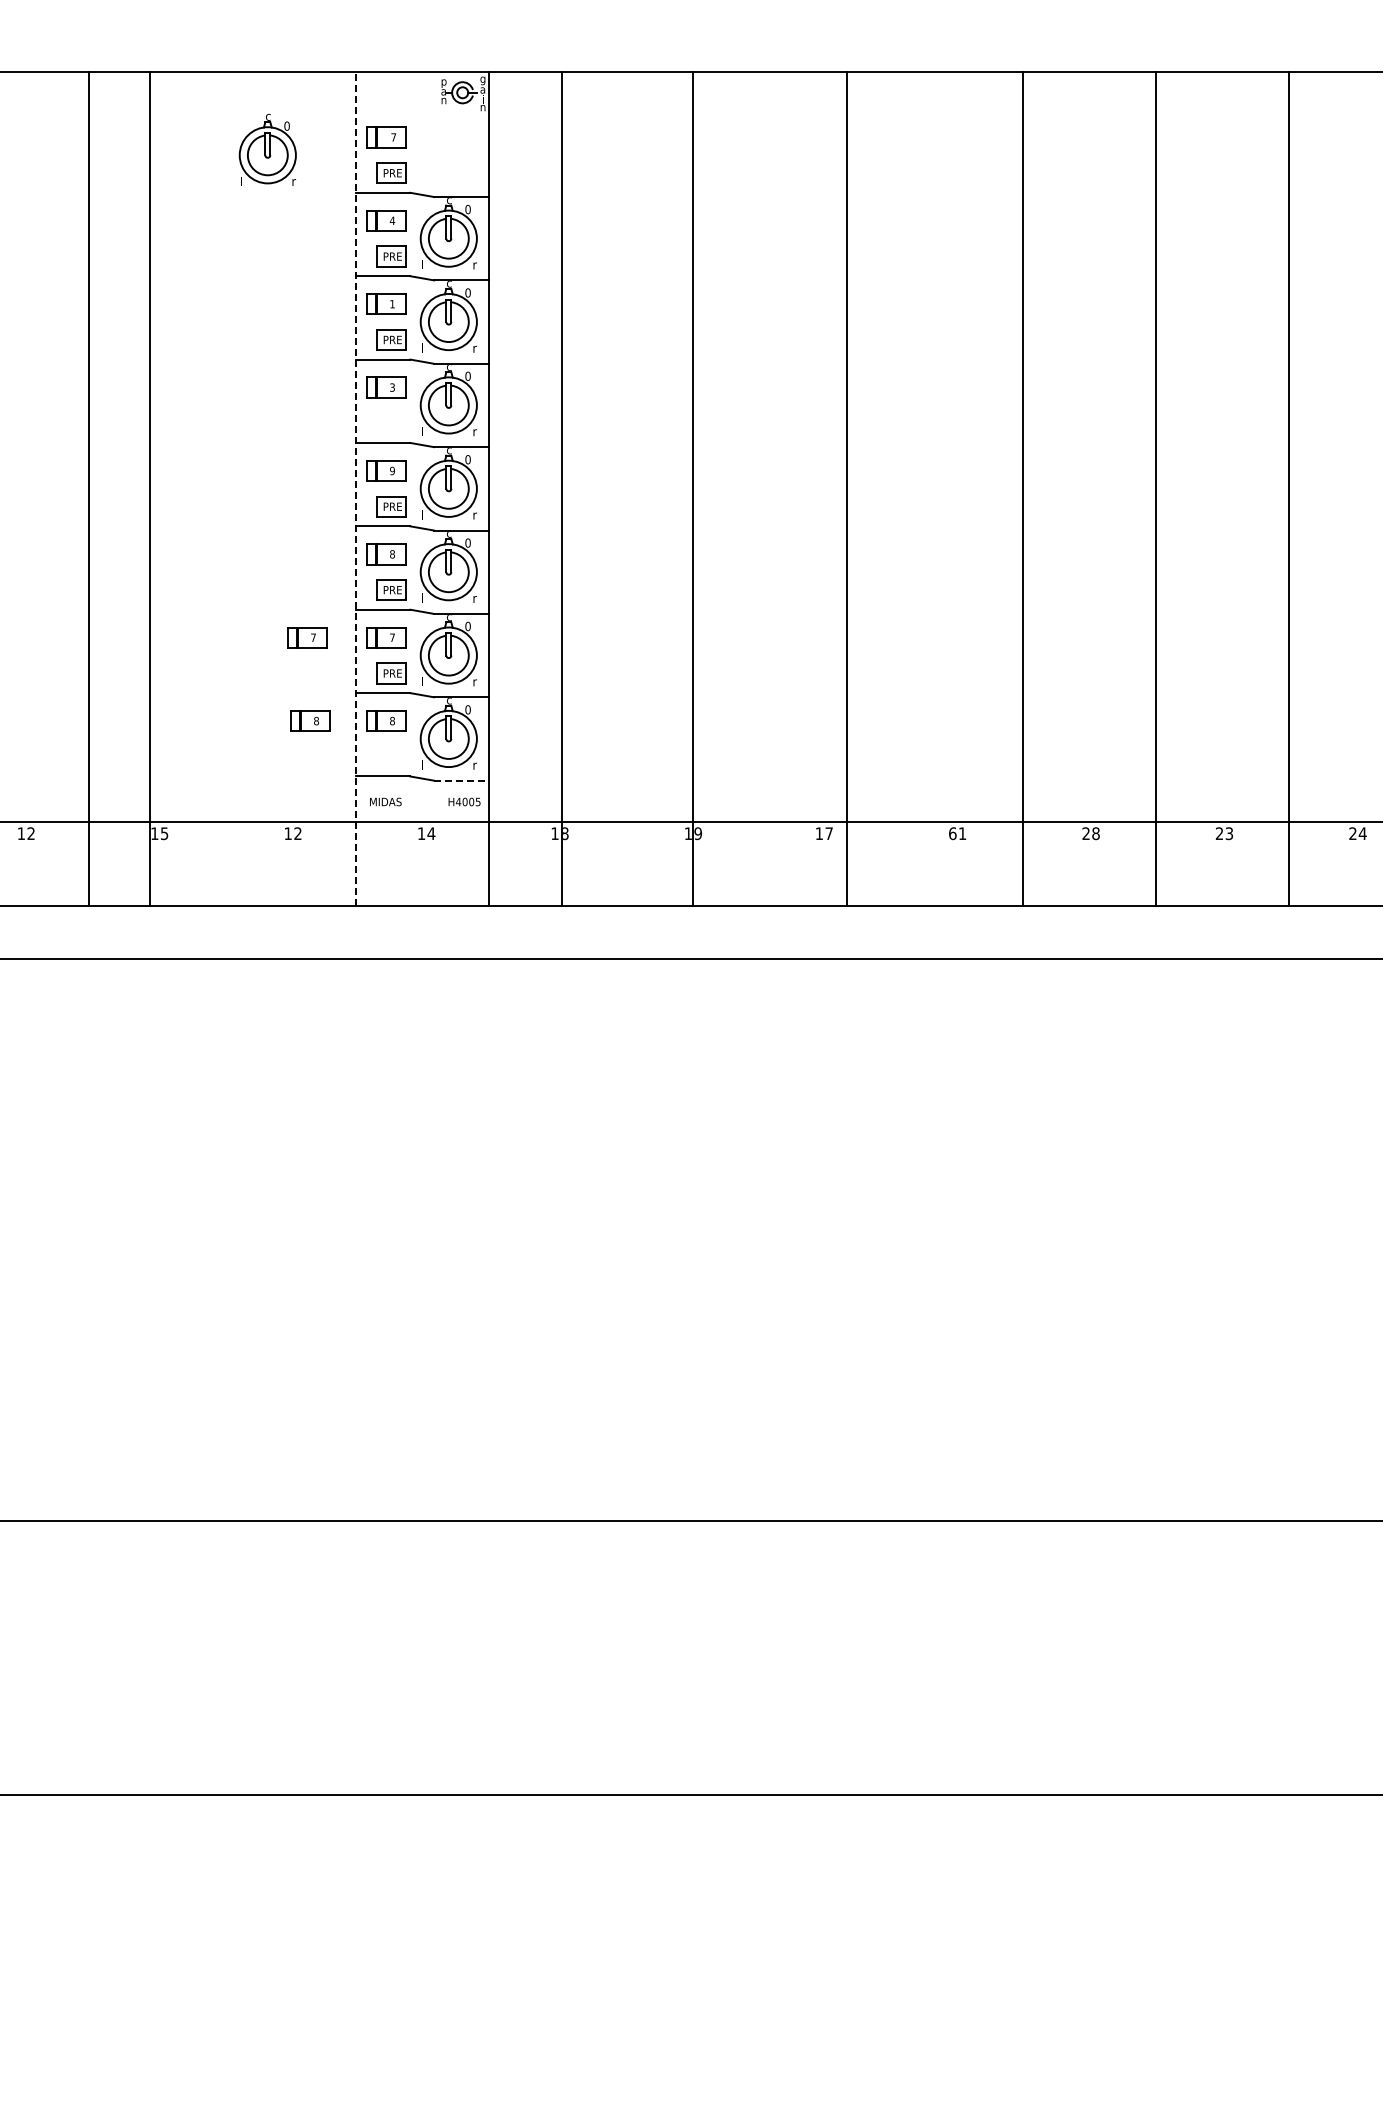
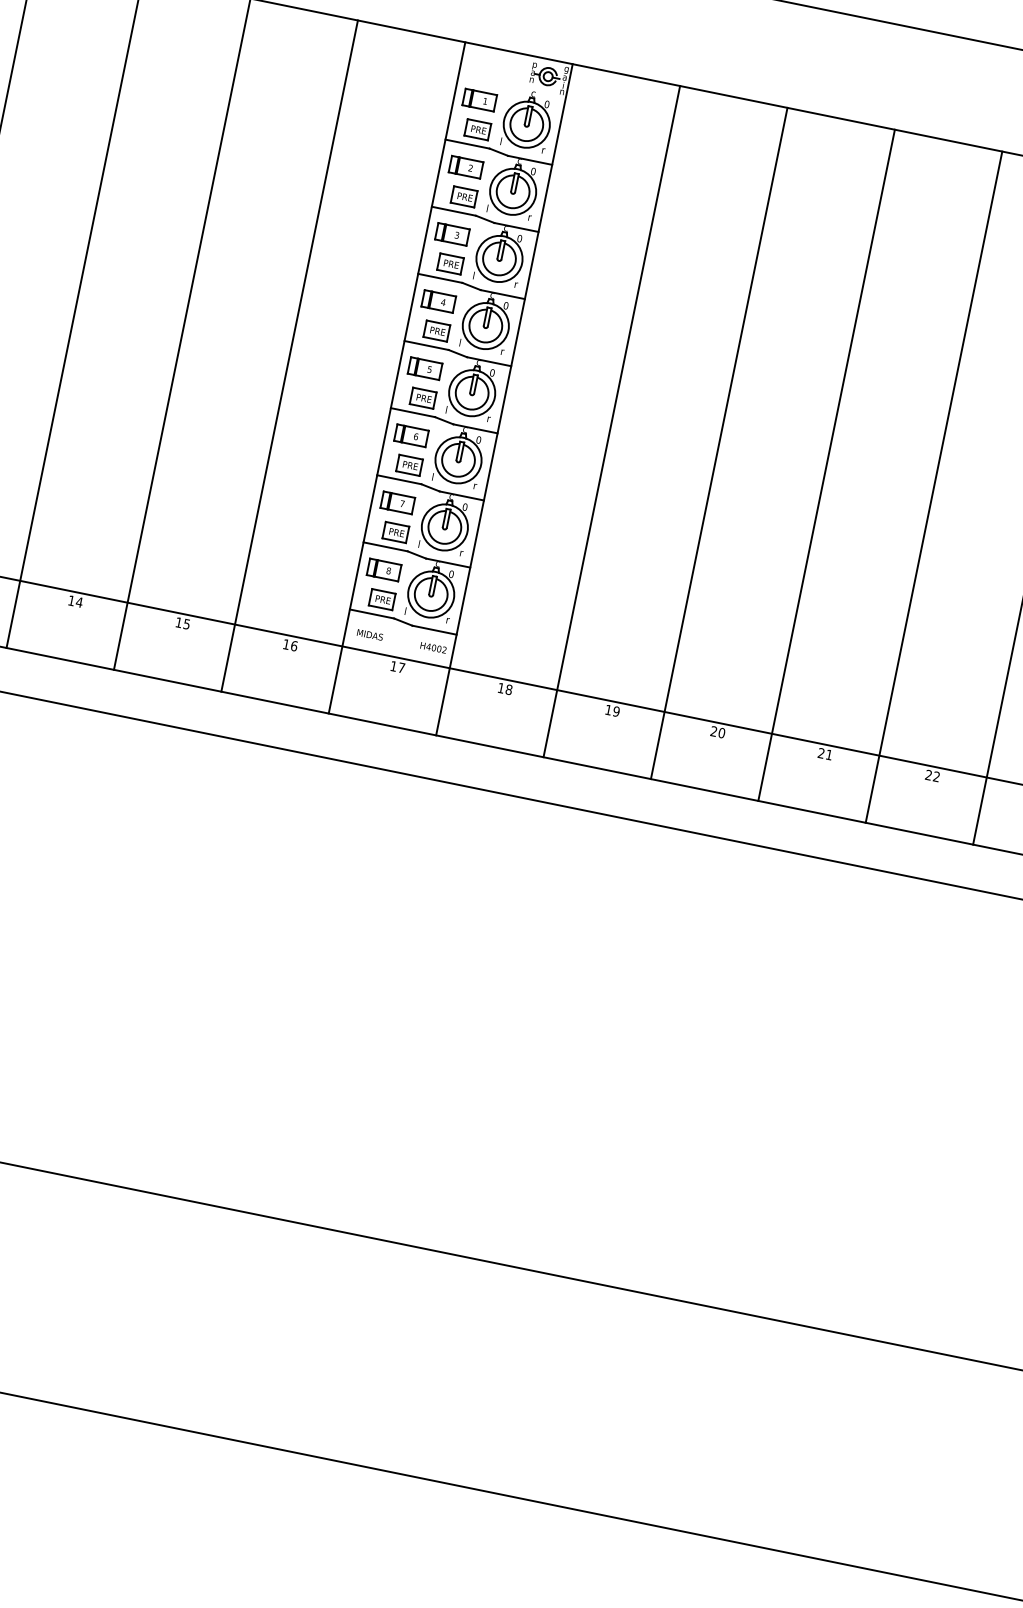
text: (393, 137) -> (485, 101), 7 -> 1
part: (267, 149) -> (527, 119), moved
text: (392, 220) -> (470, 167), 4 -> 2
text: (392, 304) -> (457, 235), 1 -> 3
text: (392, 387) -> (443, 302), 3 -> 4
part: (391, 423) -> (436, 331), added
text: (392, 470) -> (429, 369), 9 -> 5
line: (150, 488) -> (290, 355), moved
line: (355, 488) -> (397, 377), dashed -> solid
line: (562, 488) -> (612, 421), moved
line: (692, 488) -> (719, 443), moved
line: (847, 488) -> (826, 465), moved
text: (392, 554) -> (416, 436), 8 -> 6
part: (307, 637) -> (334, 489), removed
part: (310, 720) -> (322, 557), removed
part: (391, 756) -> (382, 599), added
line: (461, 780) -> (434, 630), dashed -> solid
text: (477, 801) -> (444, 649), H4005 -> H4002
text: (31, 833) -> (79, 602), 12 -> 14
text: (297, 833) -> (293, 645), 12 -> 16
text: (431, 833) -> (401, 667), 14 -> 17
text: (824, 833) -> (718, 732), 17 -> 20
text: (952, 833) -> (821, 753), 61 -> 21
text: (1095, 833) -> (936, 776), 28 -> 22

